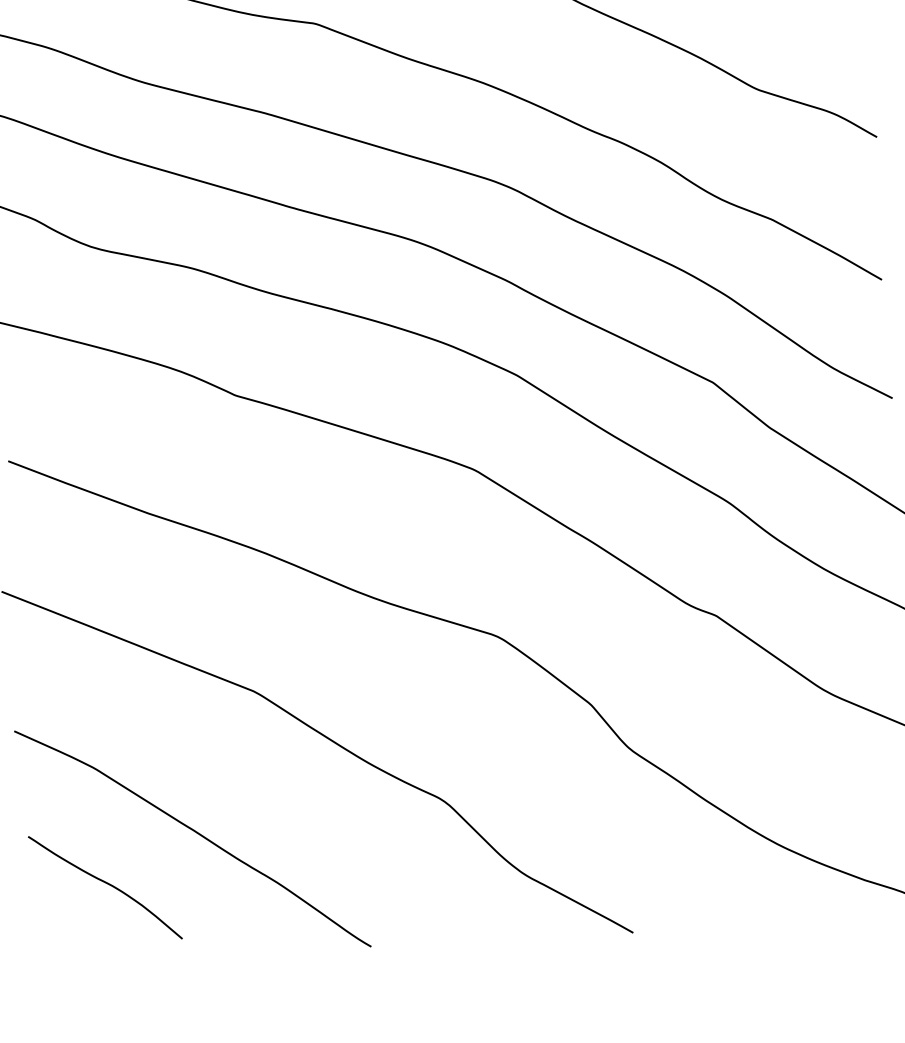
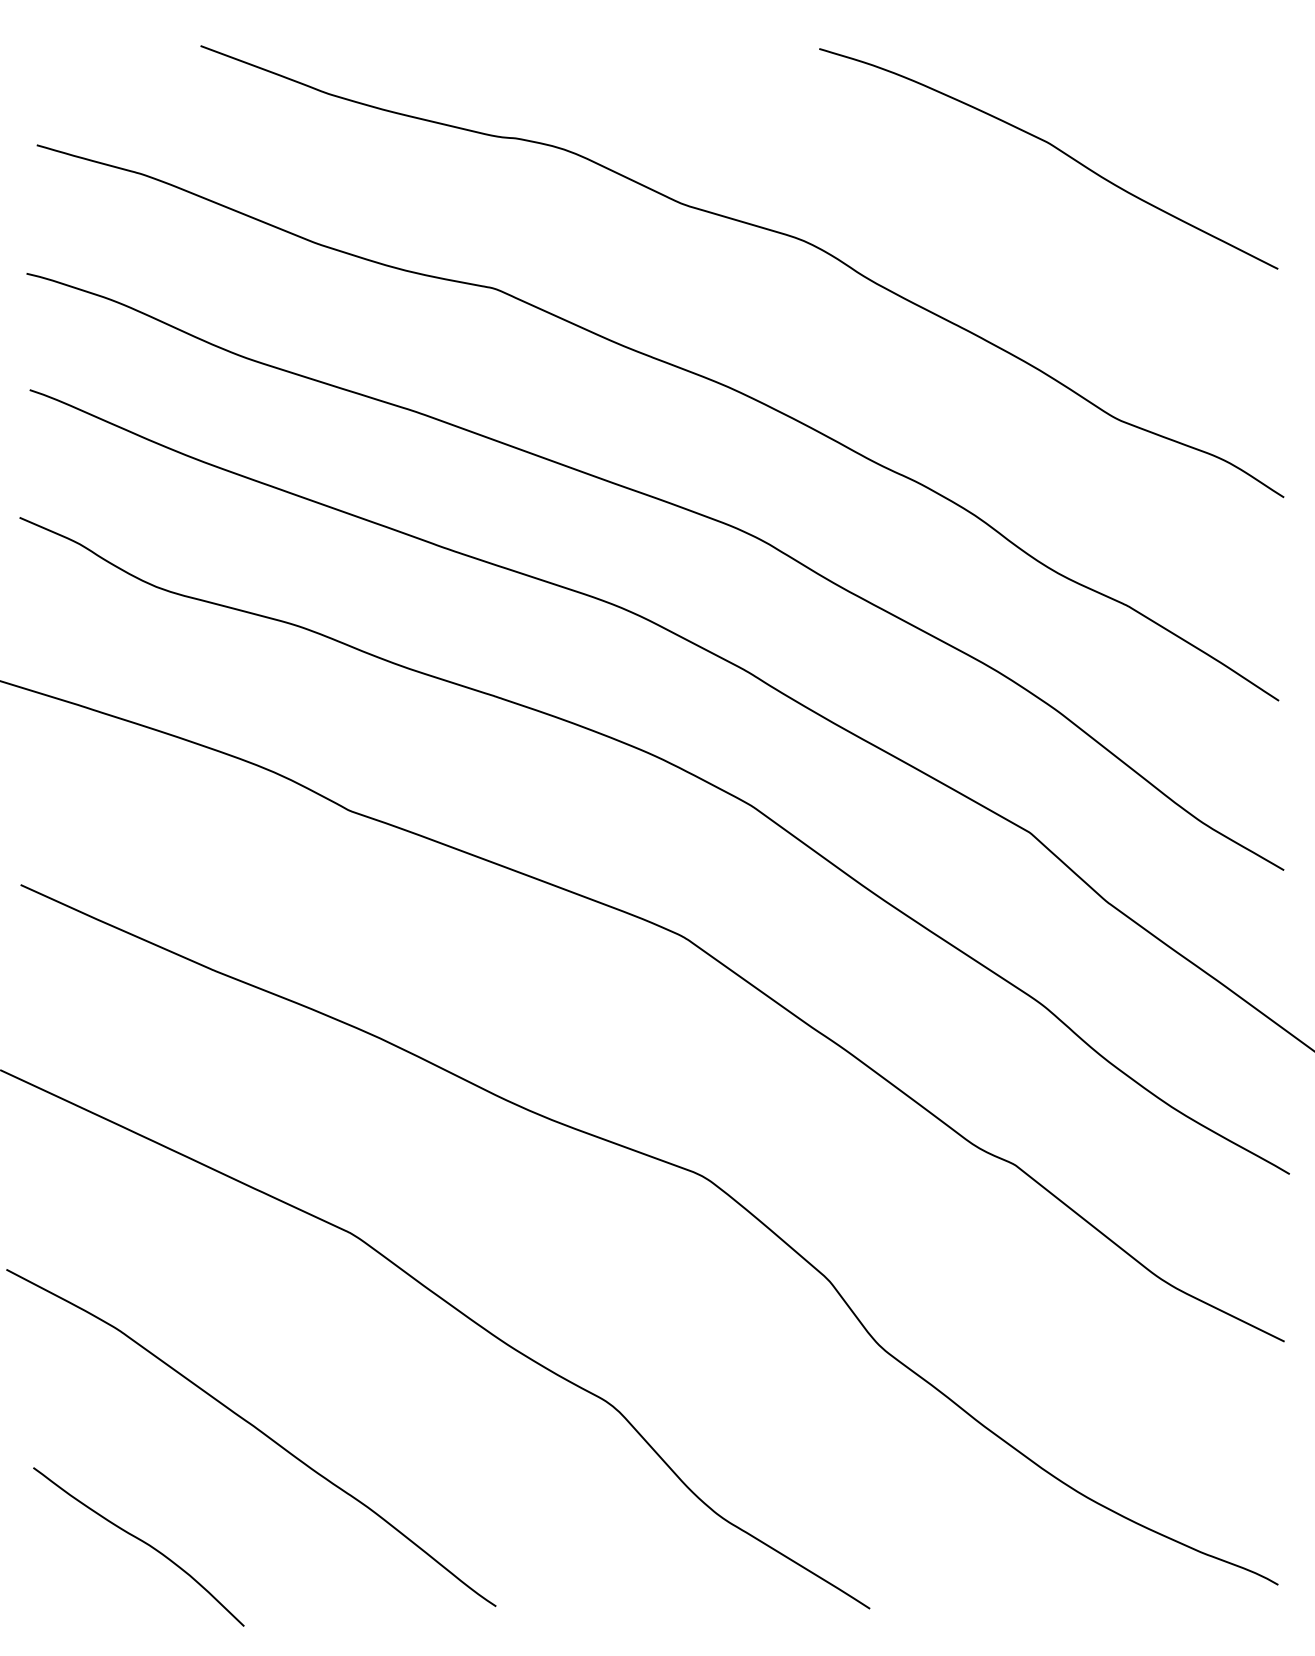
curve: (106, 883) -> (140, 1541), moved

